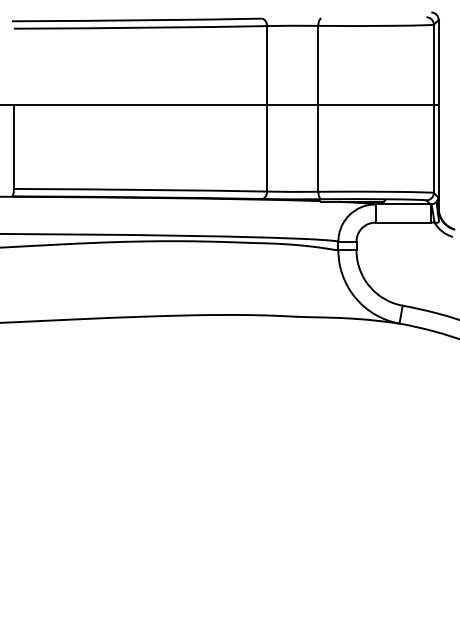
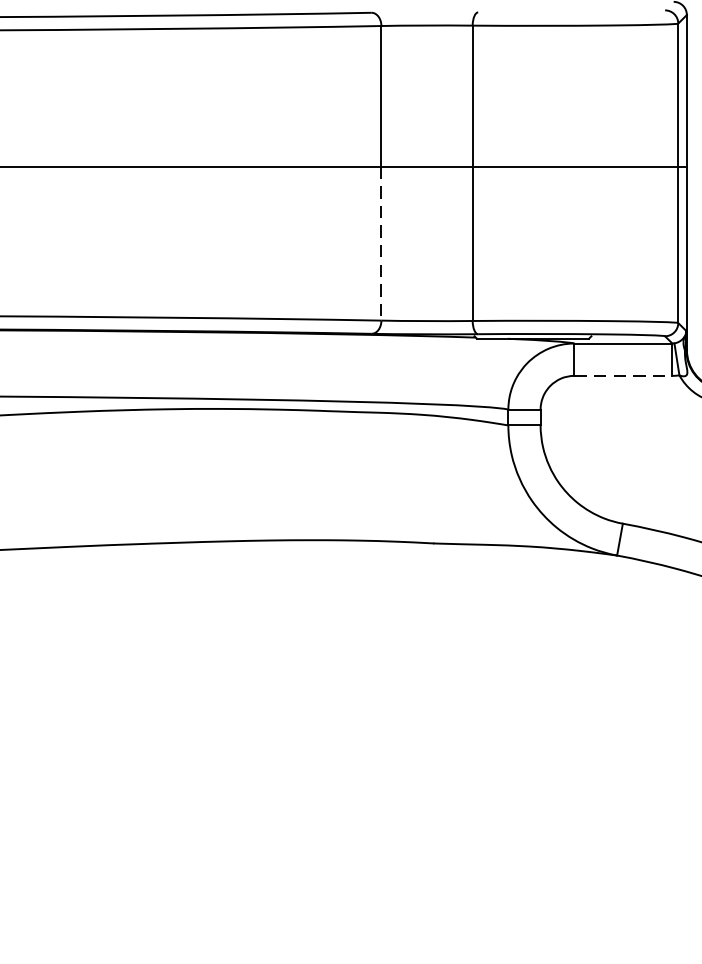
line: (267, 148) -> (382, 243), solid -> dashed
line: (403, 222) -> (624, 375), solid -> dashed

